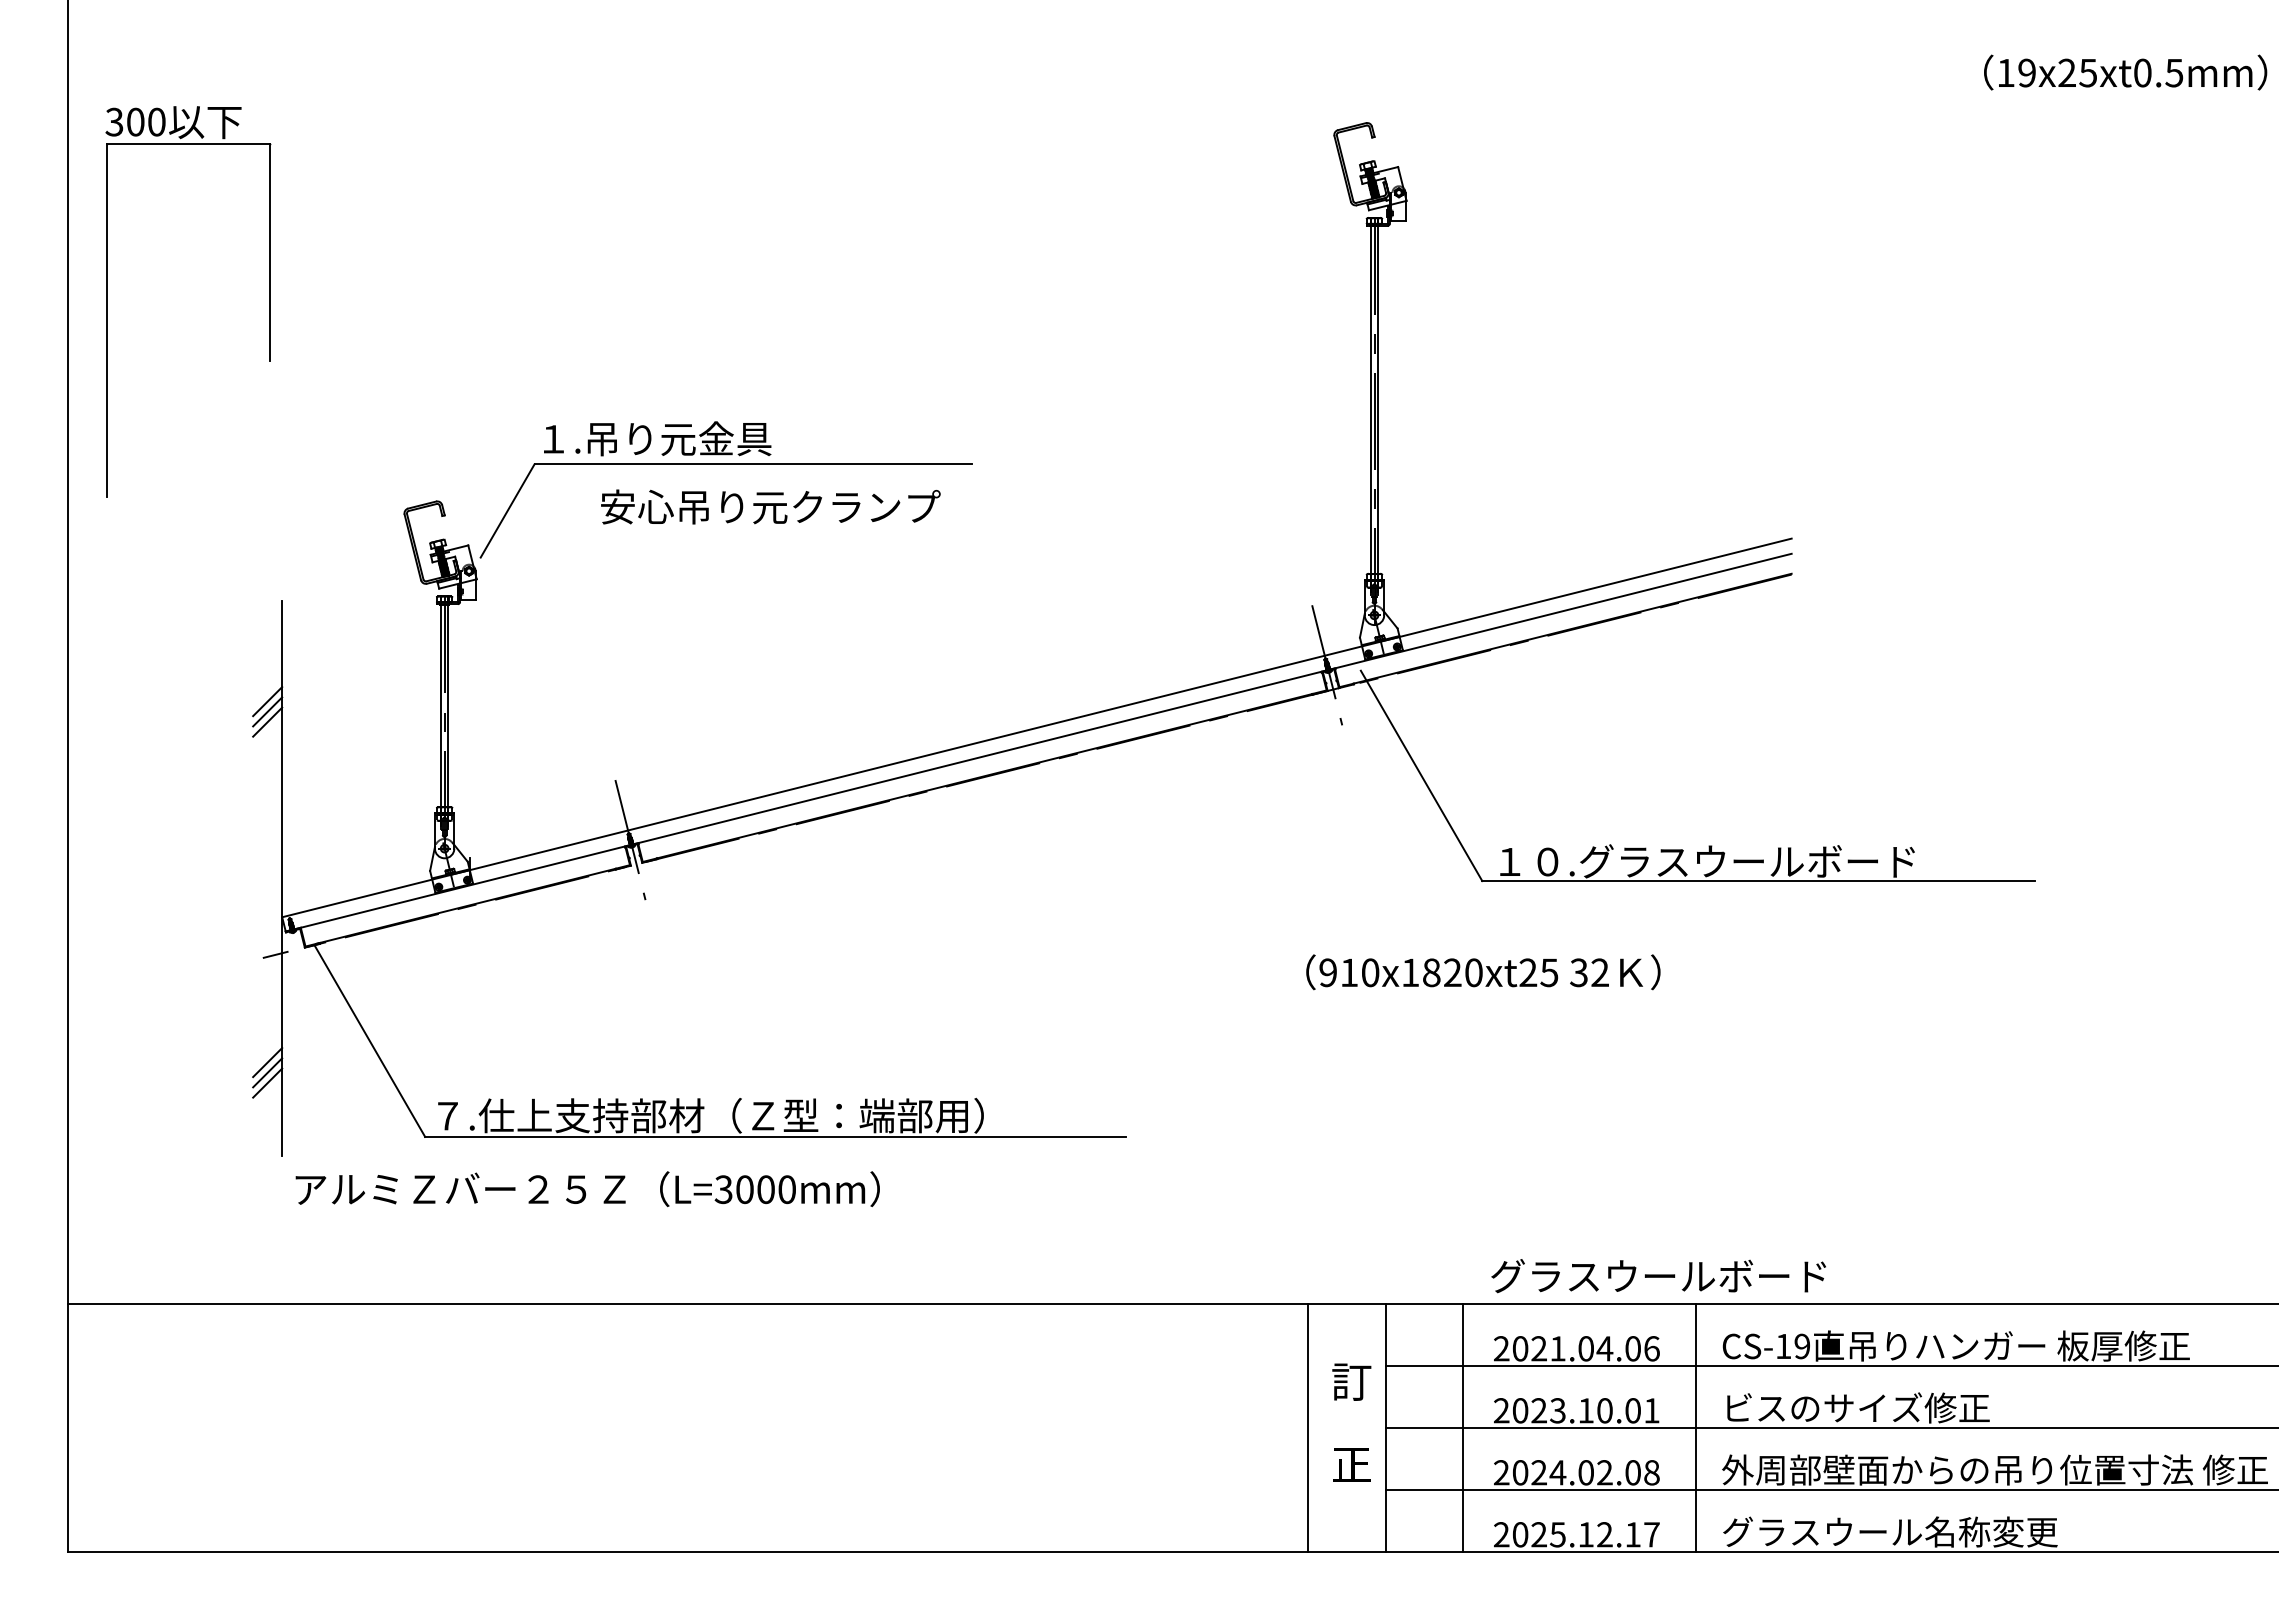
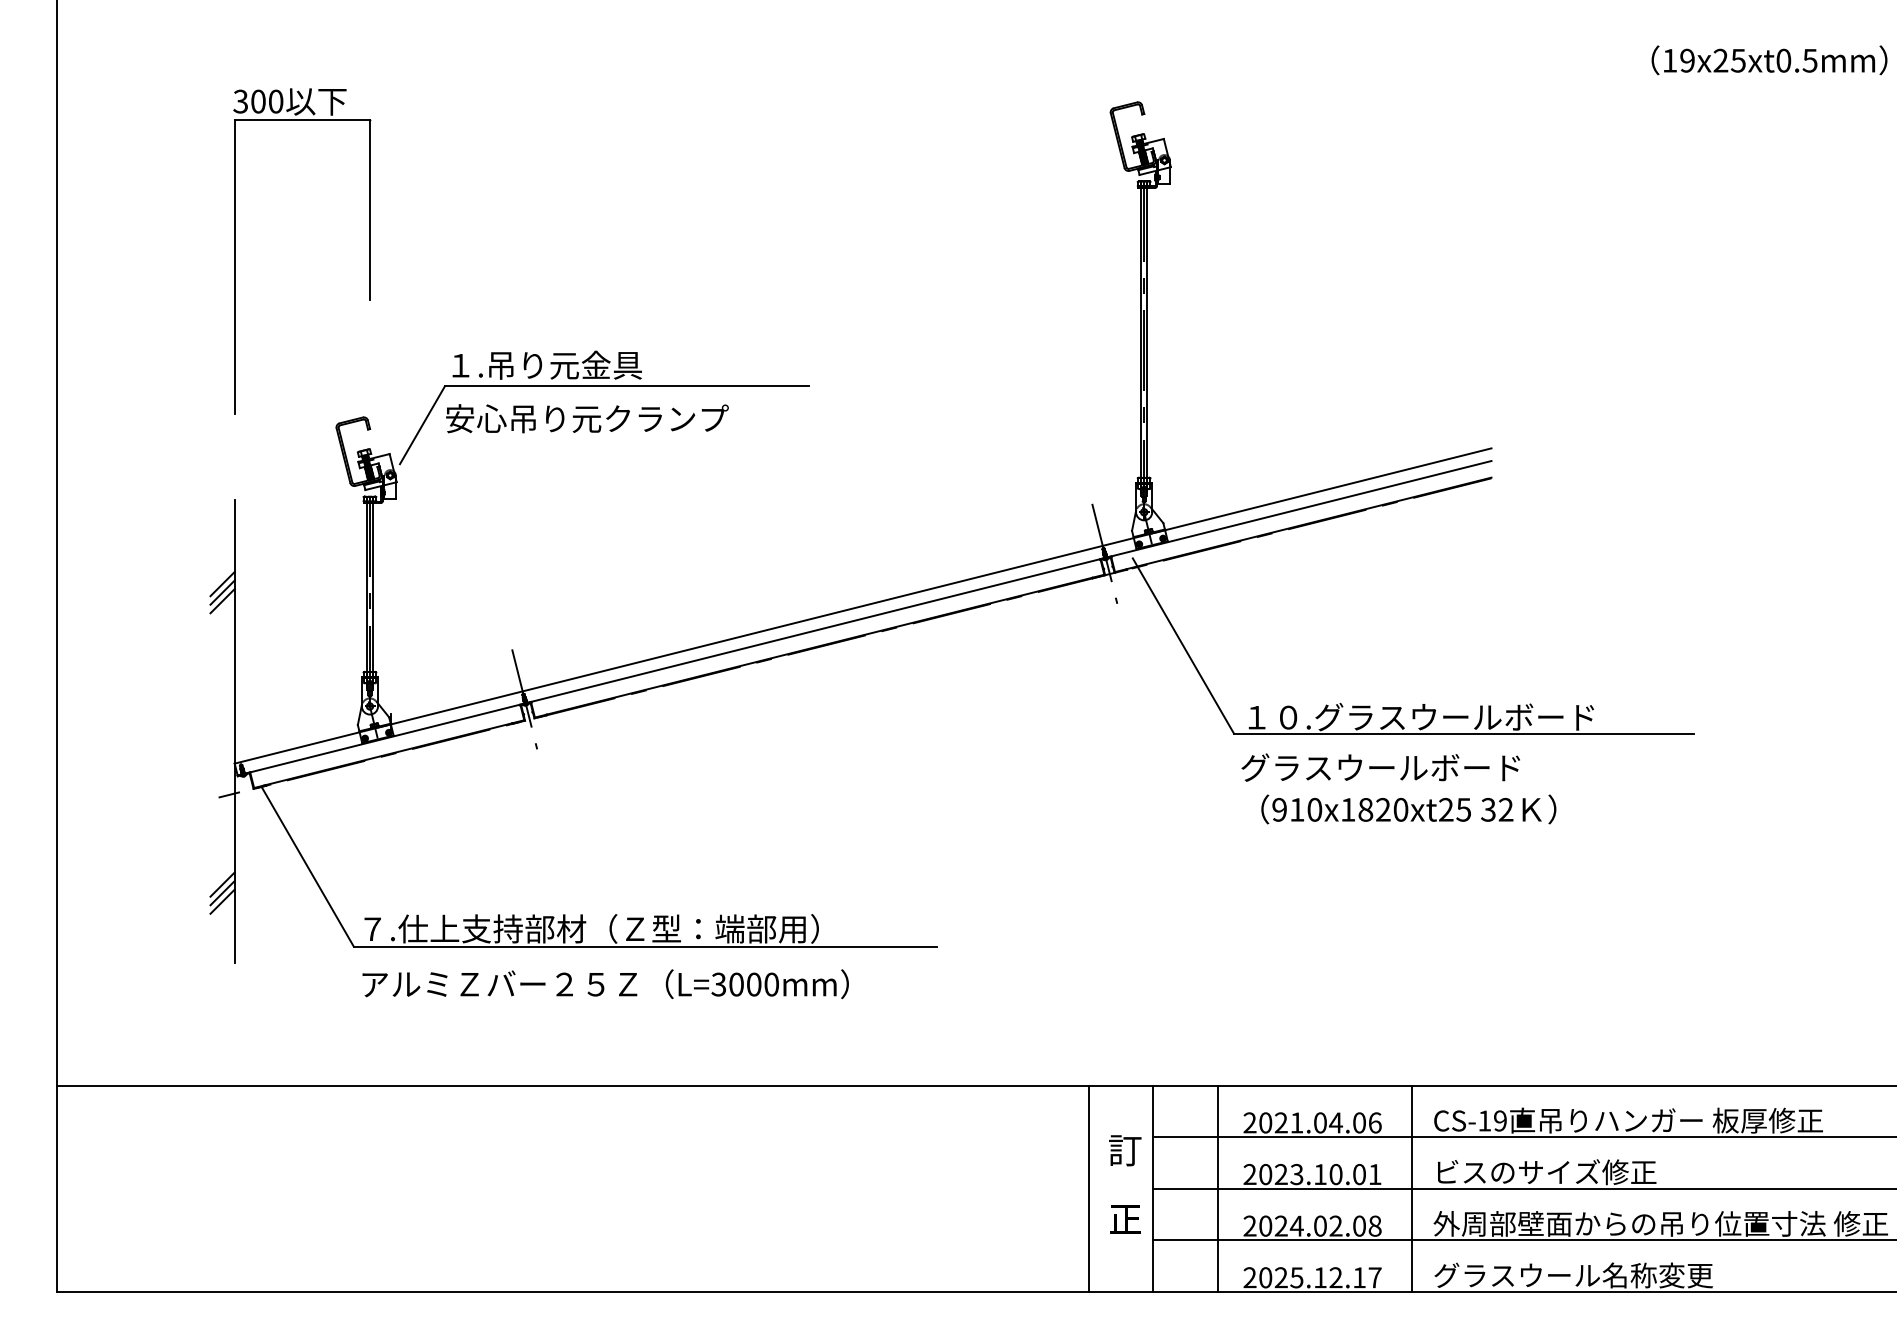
part: (107, 301) -> (234, 250), moved
text: (770, 506) -> (587, 418), moved
text: (1483, 972) -> (1408, 809), moved
text: (587, 1189) -> (605, 984), moved
text: (1658, 1276) -> (1380, 767), moved

